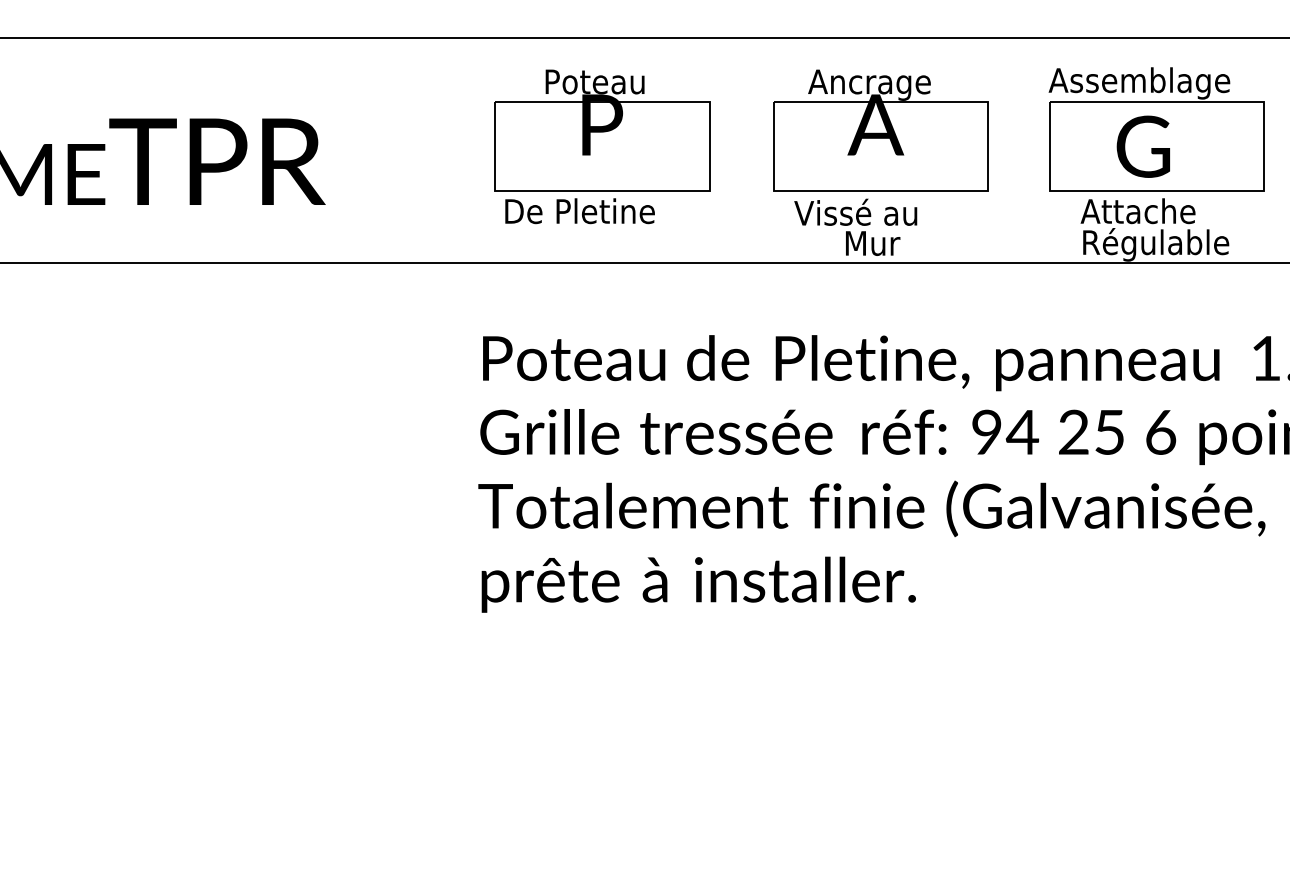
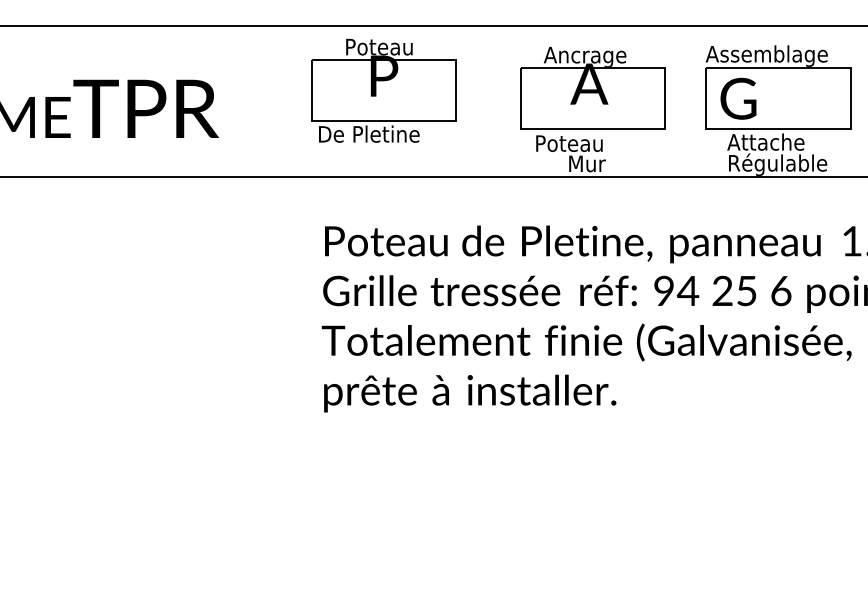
part: (602, 146) -> (384, 90), moved
text: (1143, 146) -> (738, 98), moved
text: (855, 211) -> (575, 142), Vissé au -> Poteau

